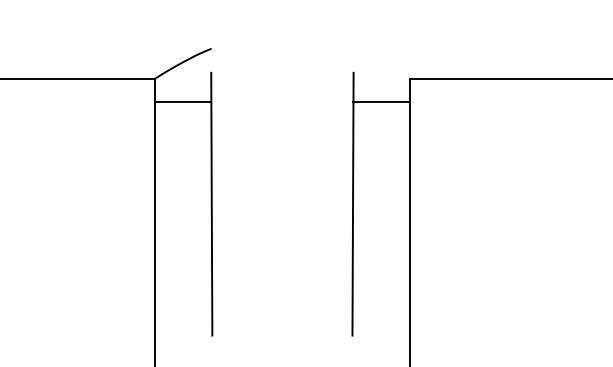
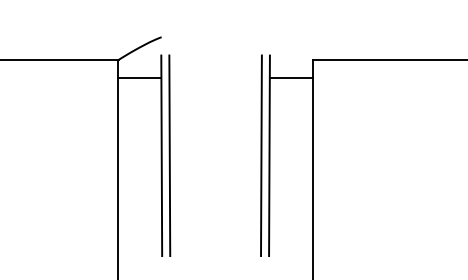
line: (221, 203) -> (169, 155), added
line: (342, 203) -> (261, 155), added

